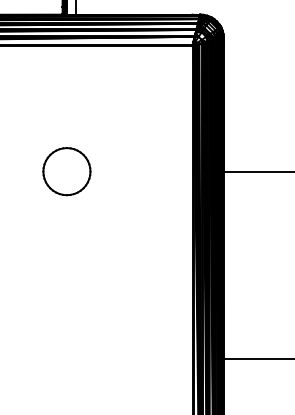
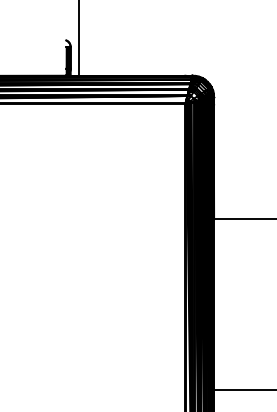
part: (66, 170) -> (70, 218), removed

